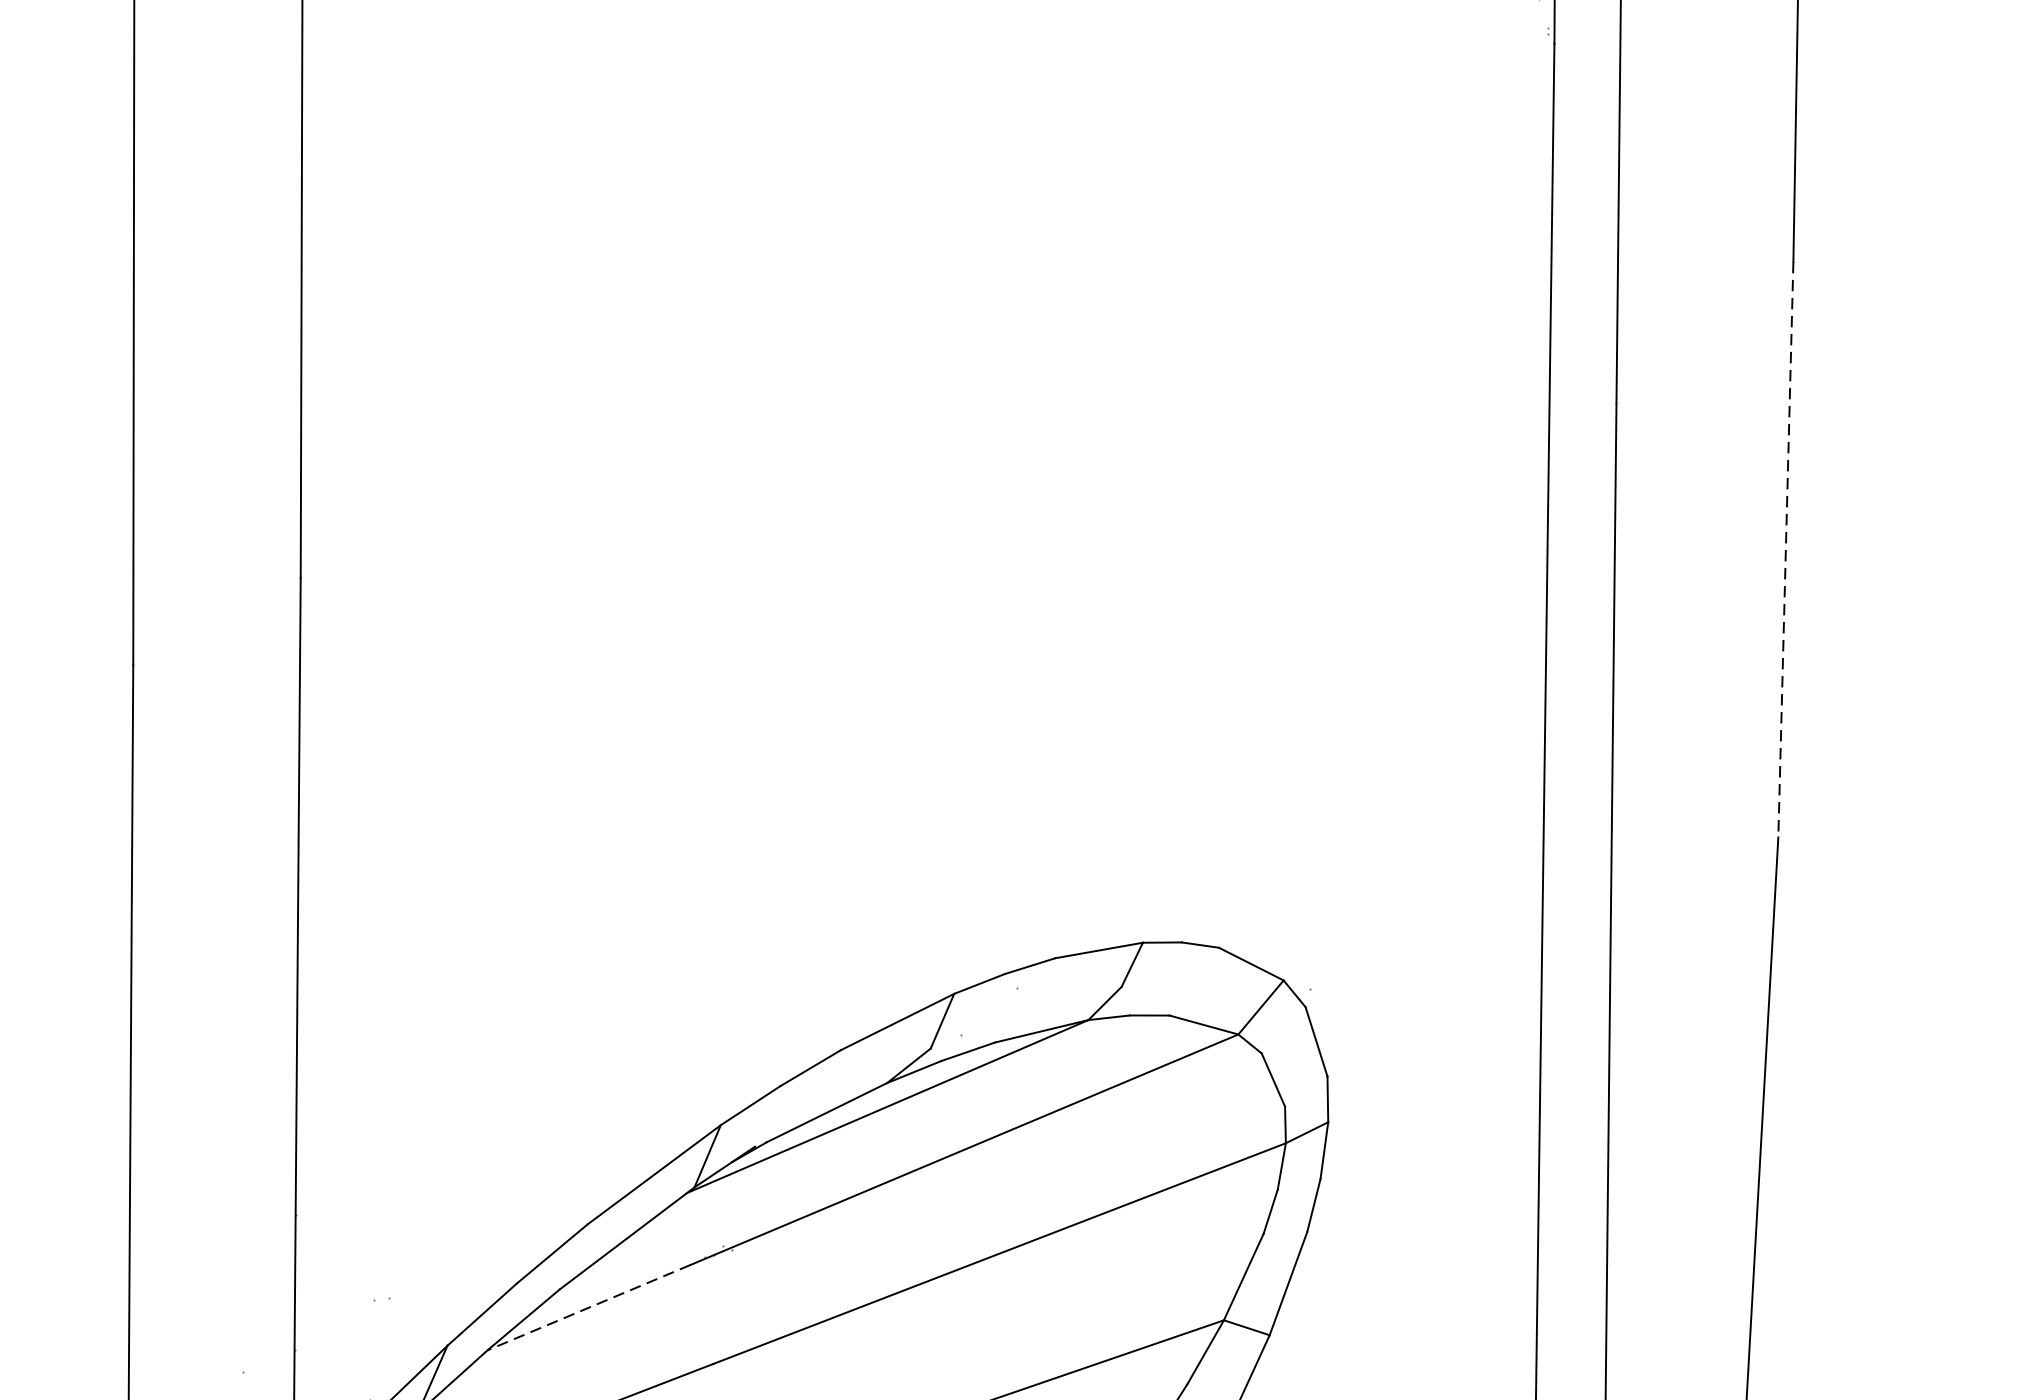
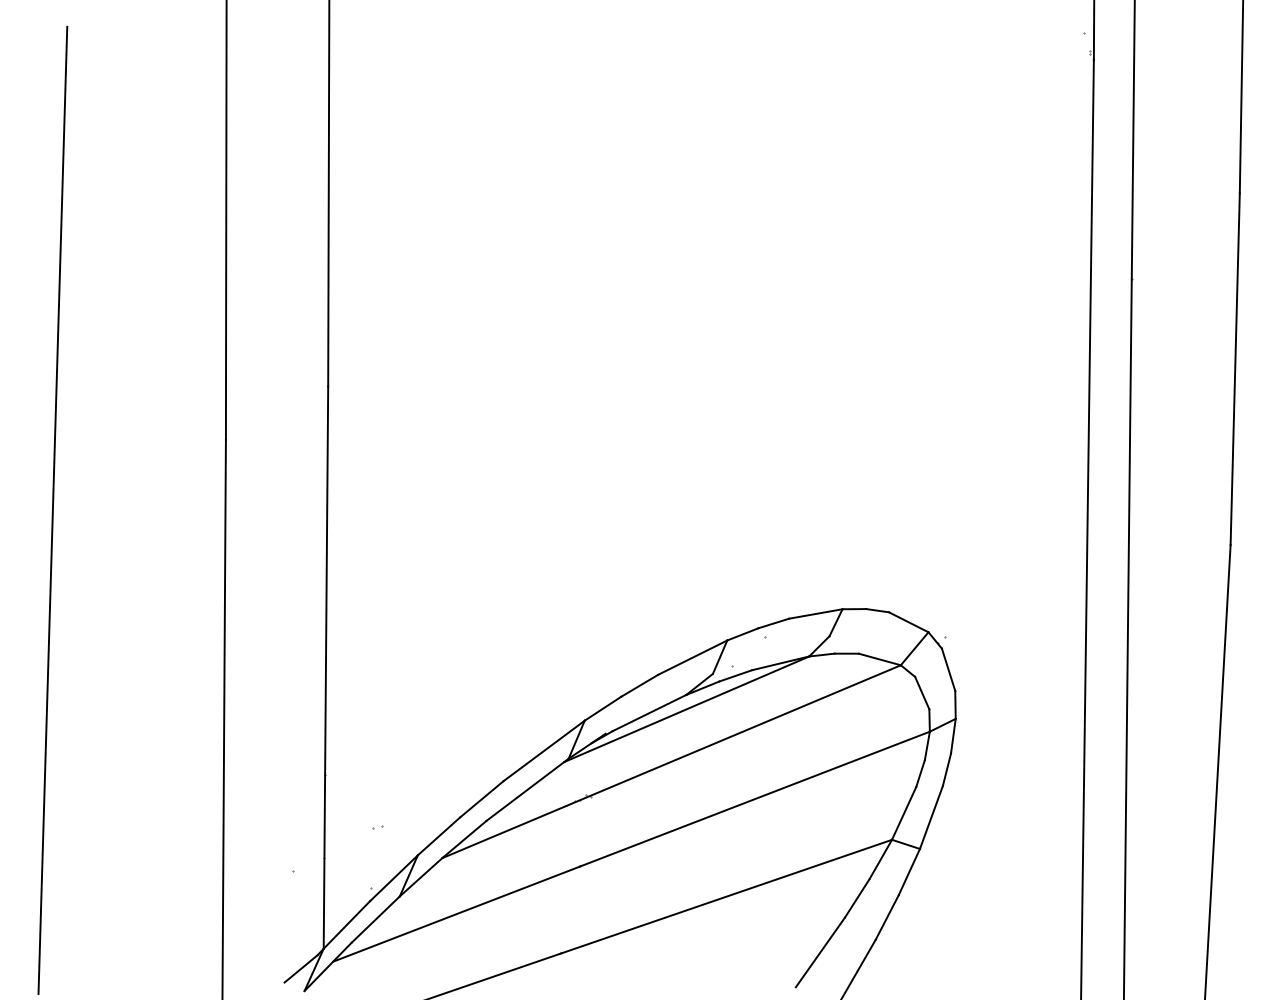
line: (1786, 550) -> (1235, 369), dashed -> solid
line: (587, 1308) -> (503, 832), dashed -> solid

